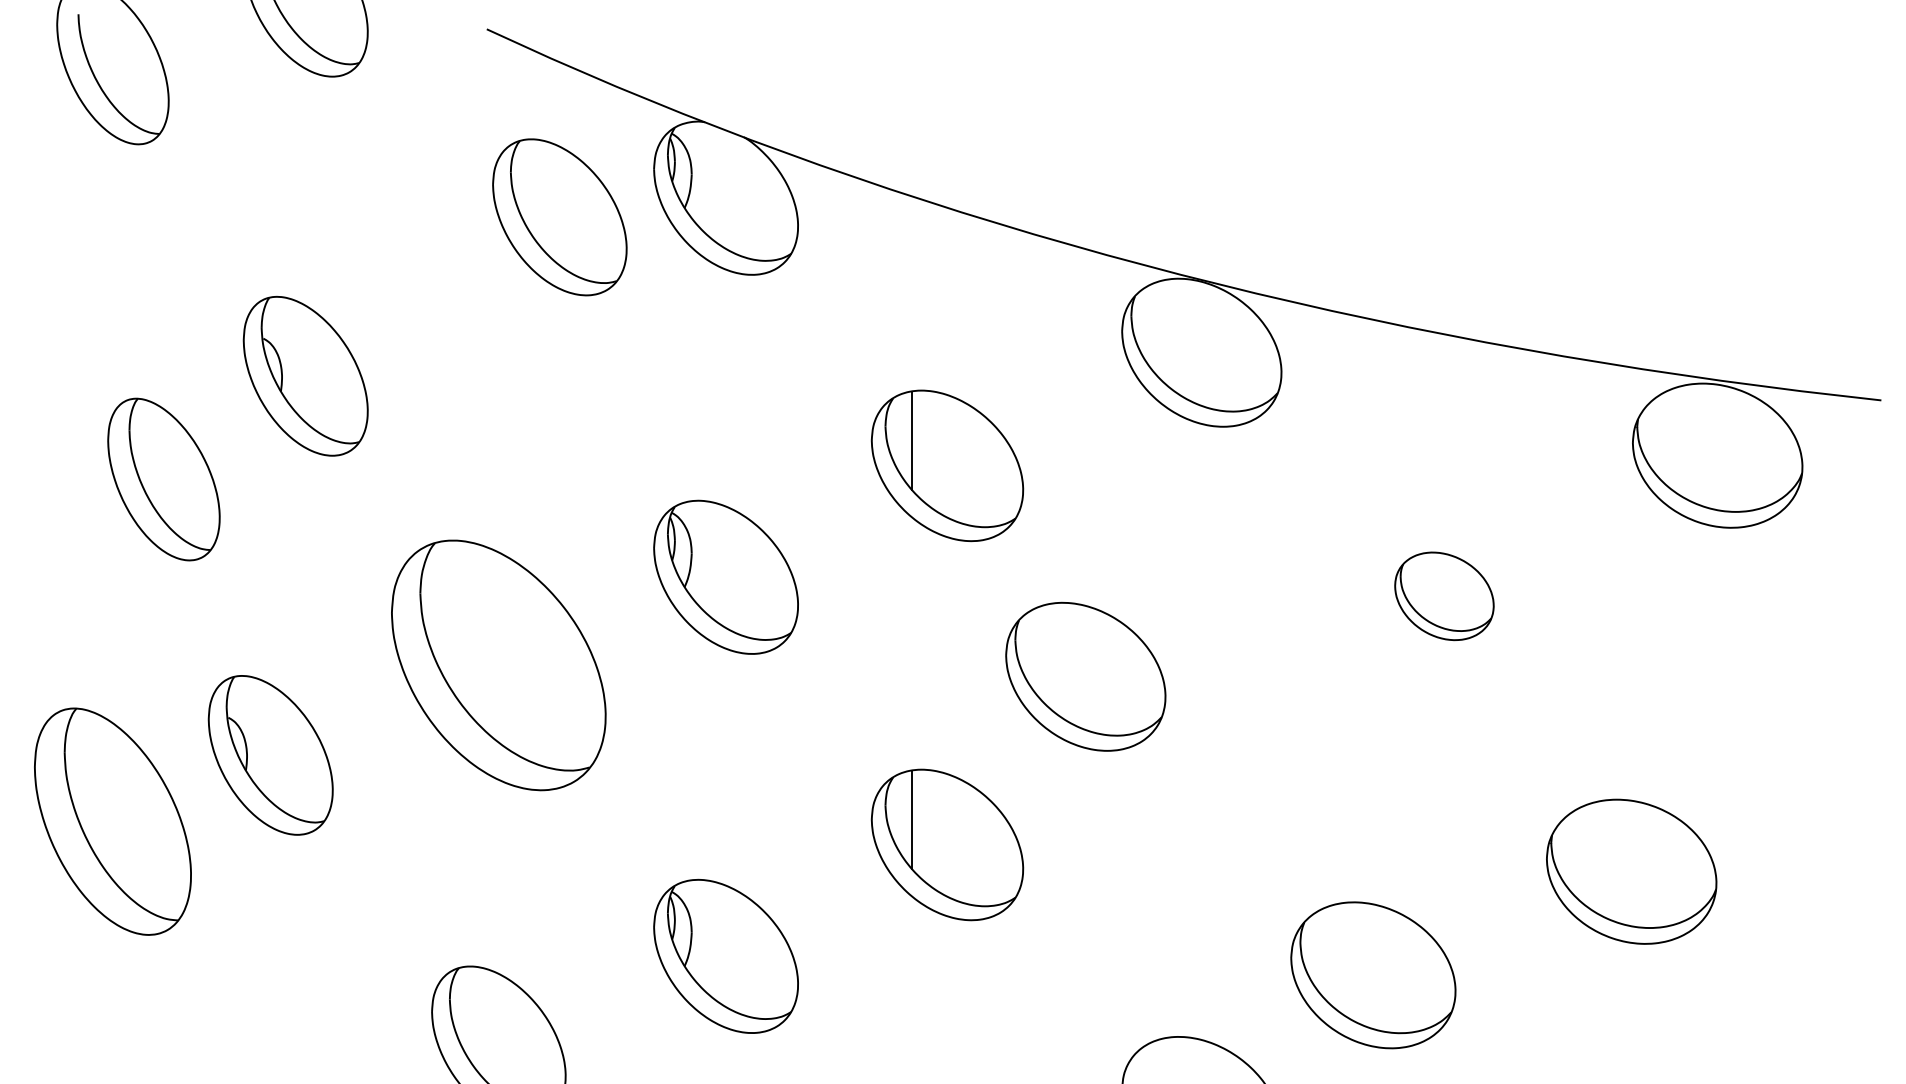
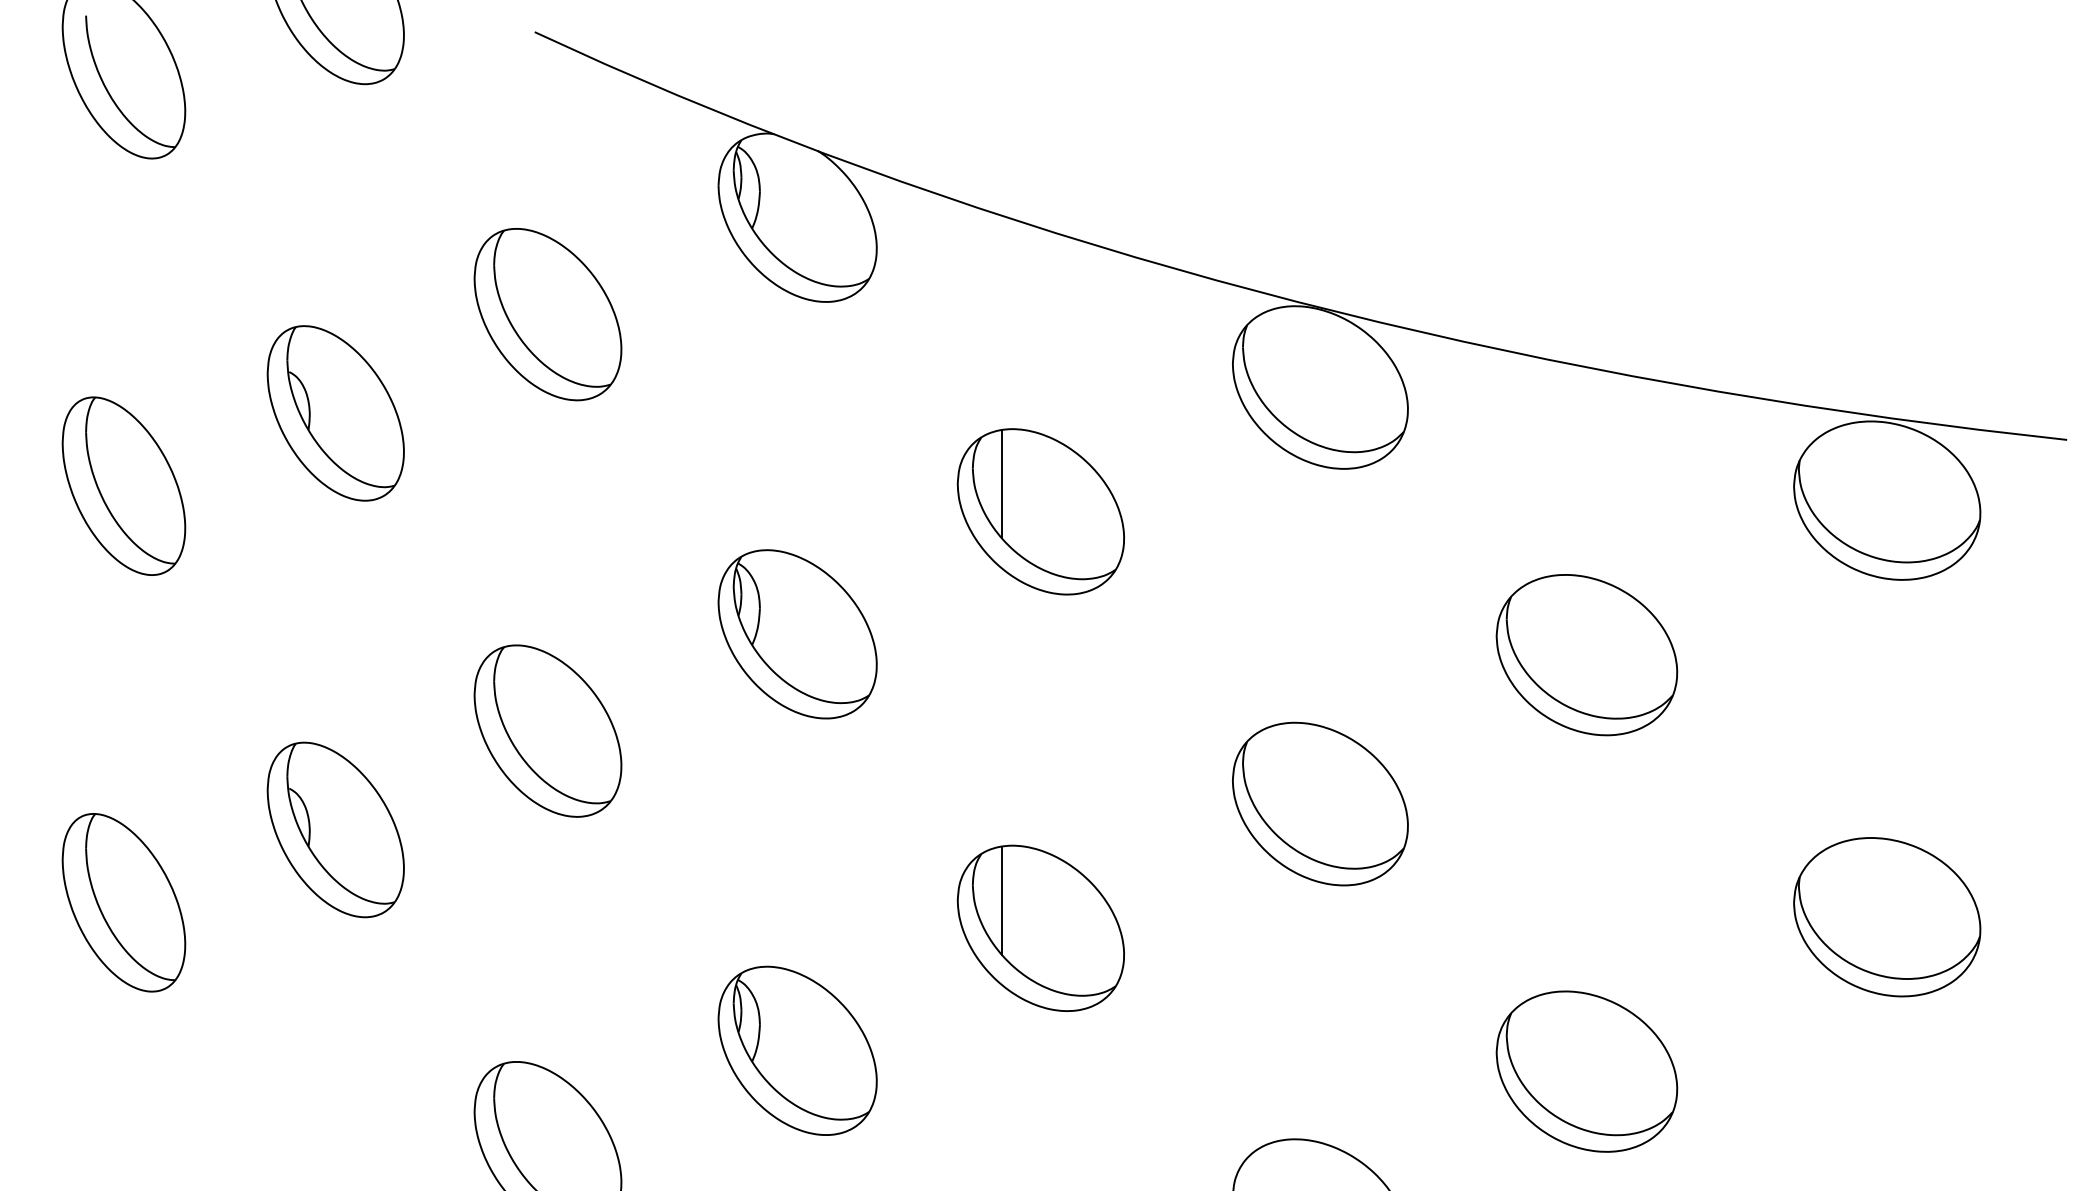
part: (559, 217) -> (547, 314), moved
part: (163, 479) -> (123, 486), moved
part: (1444, 596) -> (1587, 655), size x1.67
part: (498, 665) -> (547, 731), size x0.62
part: (1085, 676) -> (1320, 803), moved
part: (270, 755) -> (335, 830), moved
part: (112, 821) -> (123, 902), size x0.71
part: (1631, 871) -> (1887, 916), moved
part: (1373, 975) -> (1587, 1071), moved

